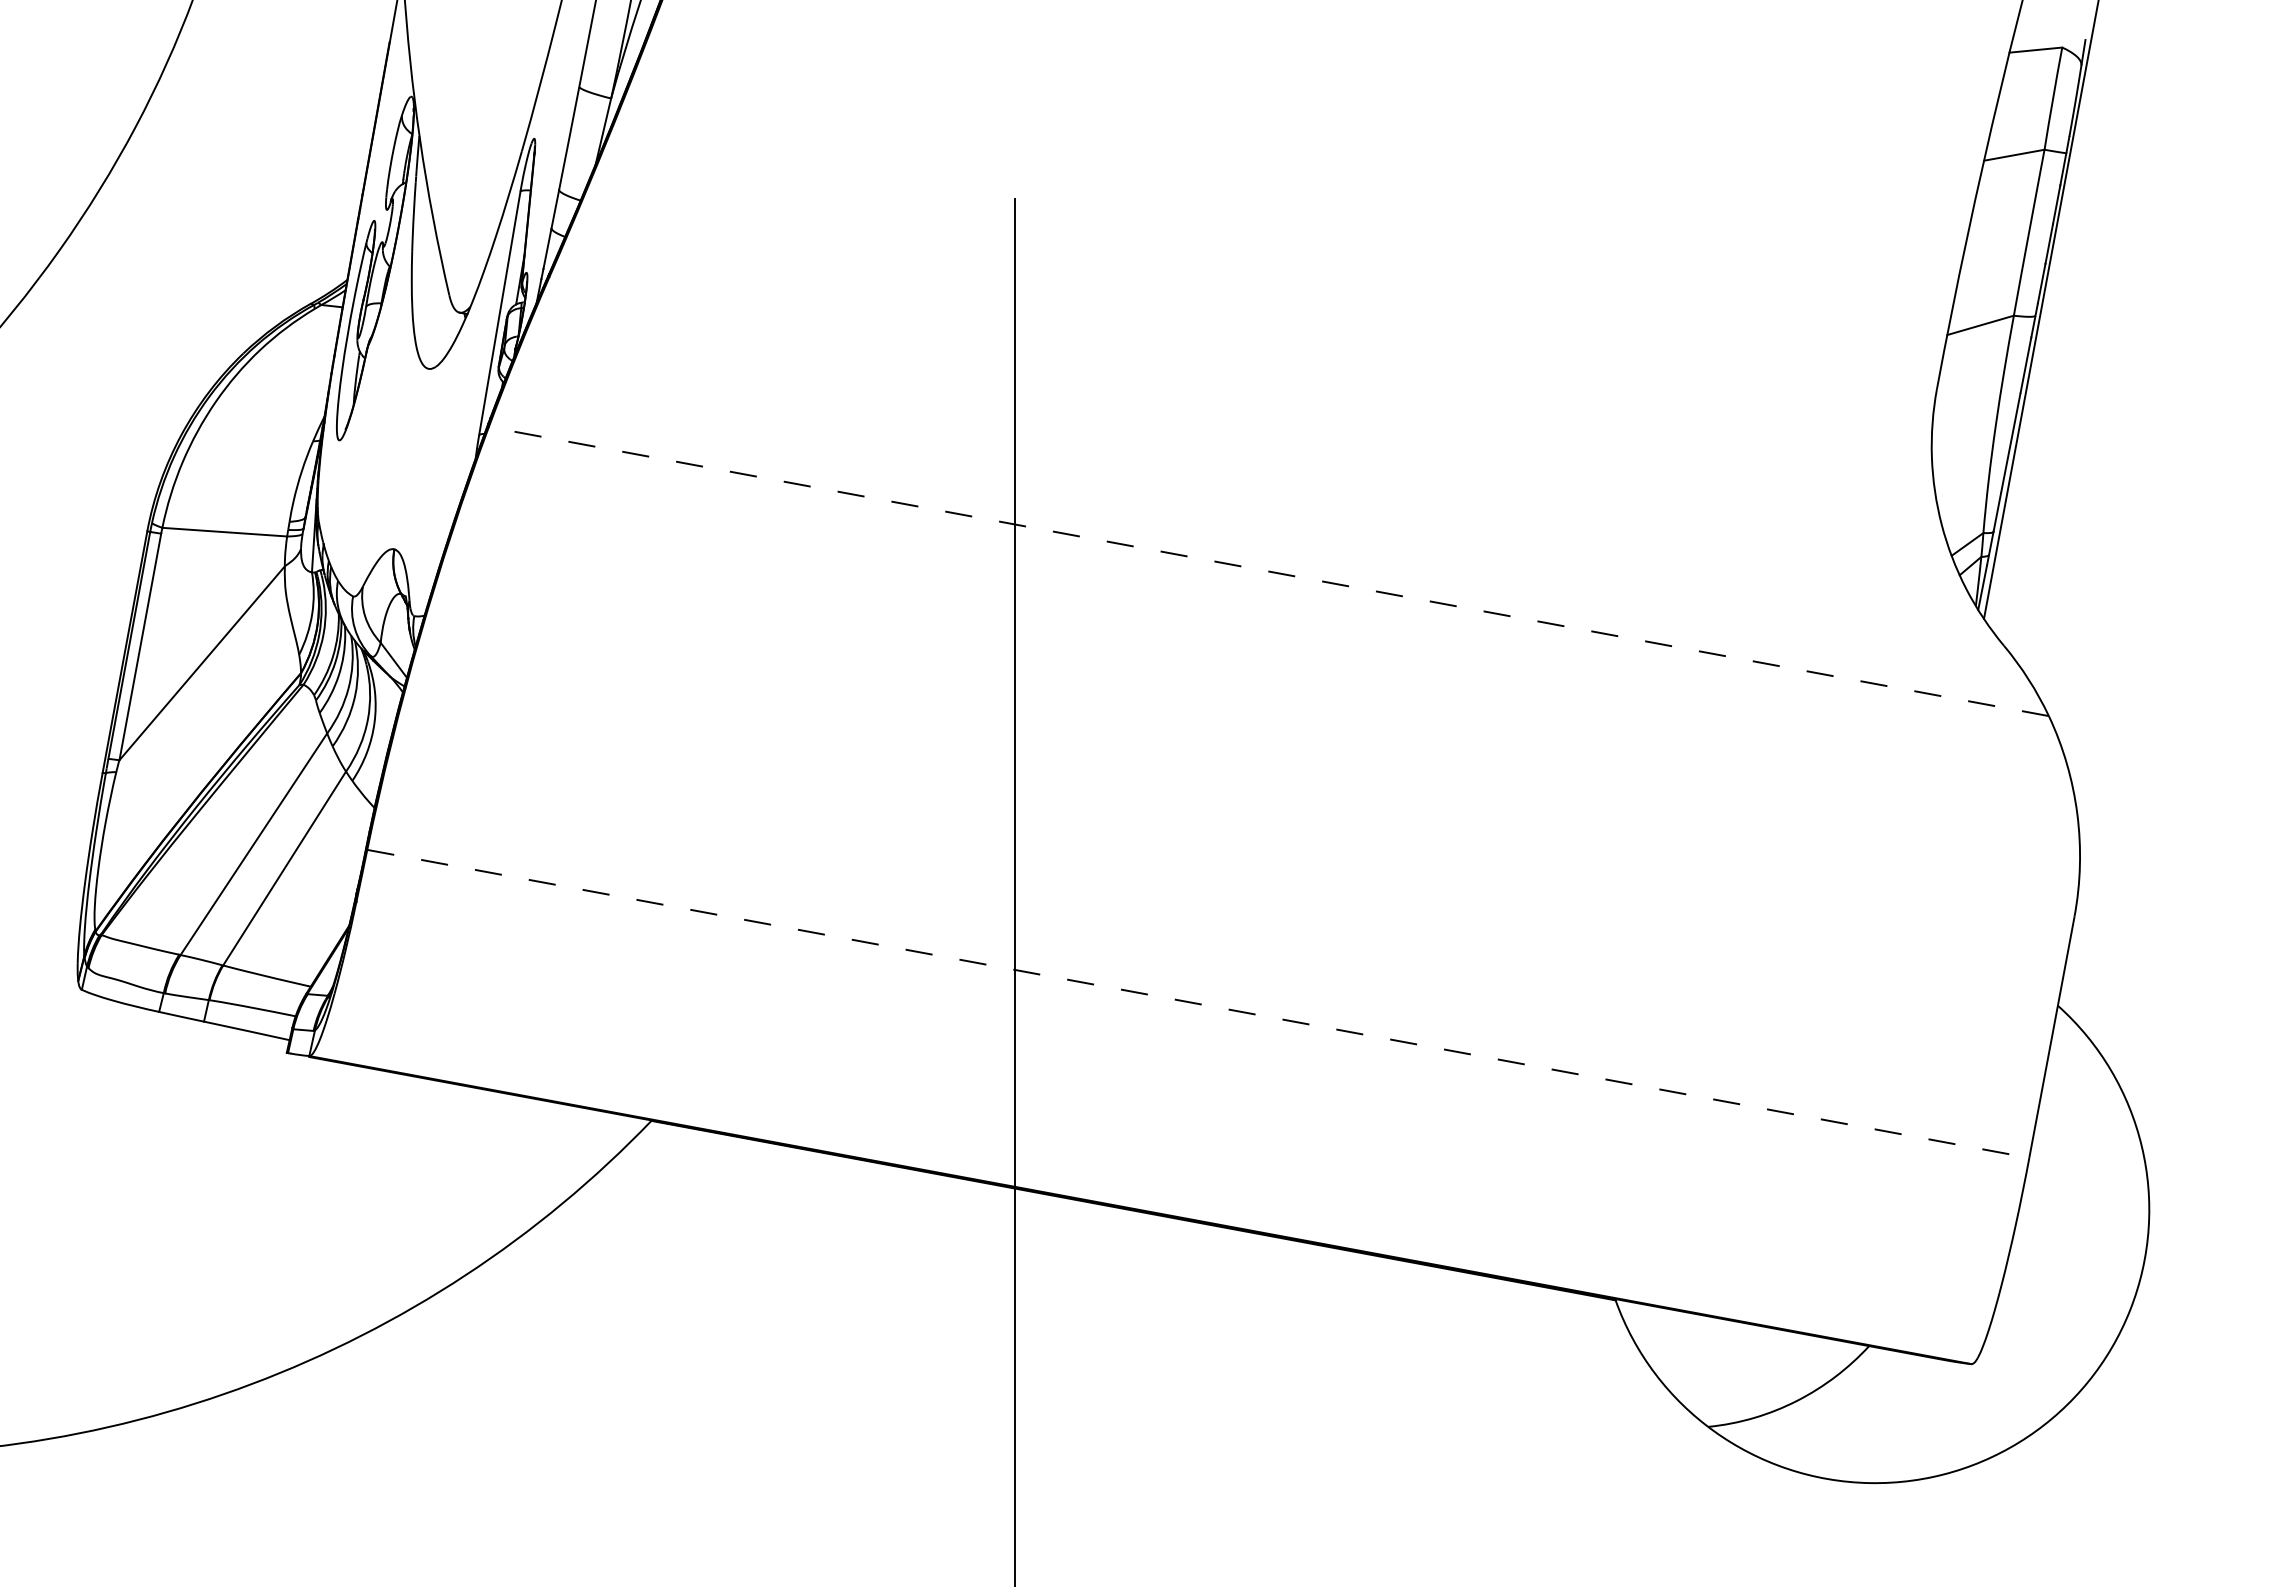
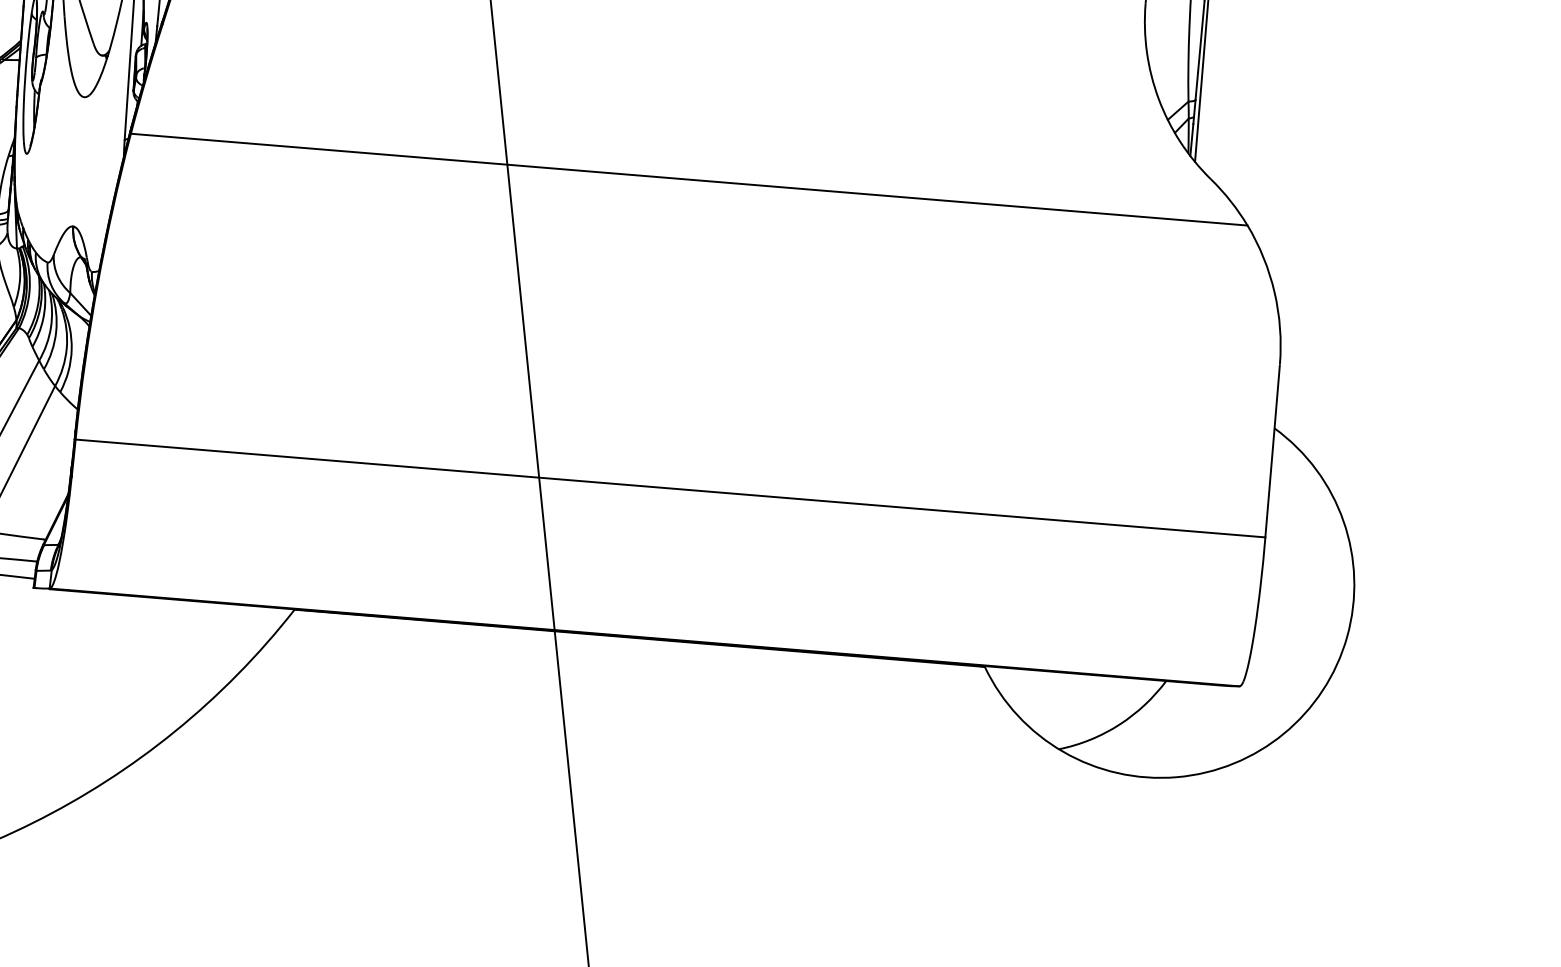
line: (1268, 571) -> (688, 179), dashed -> solid
line: (1198, 1004) -> (670, 488), dashed -> solid

